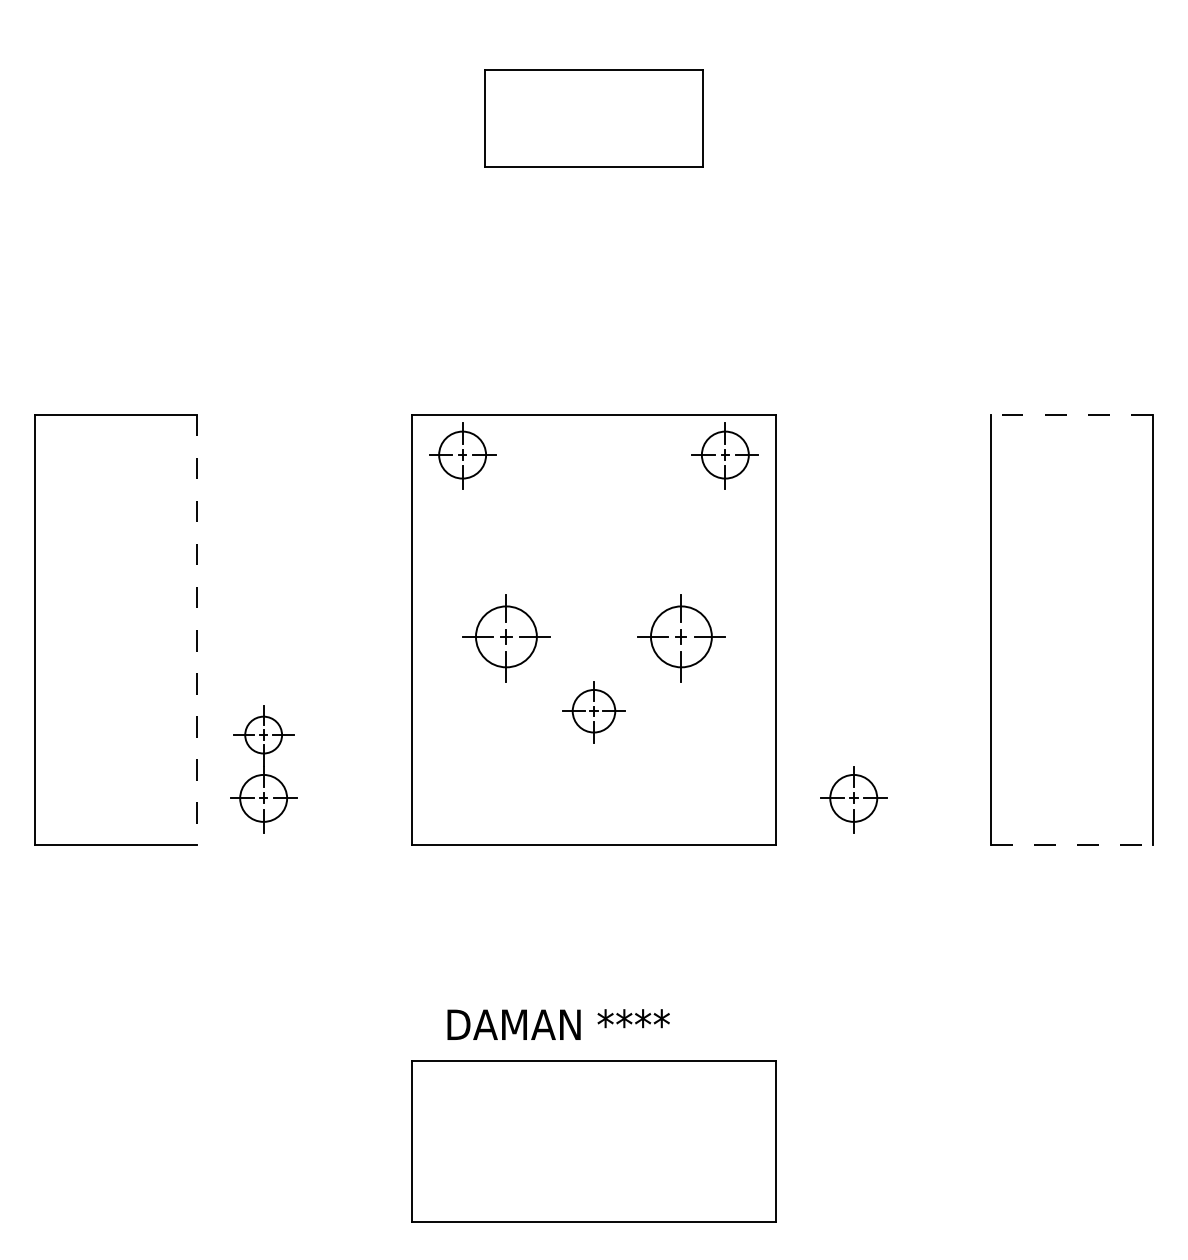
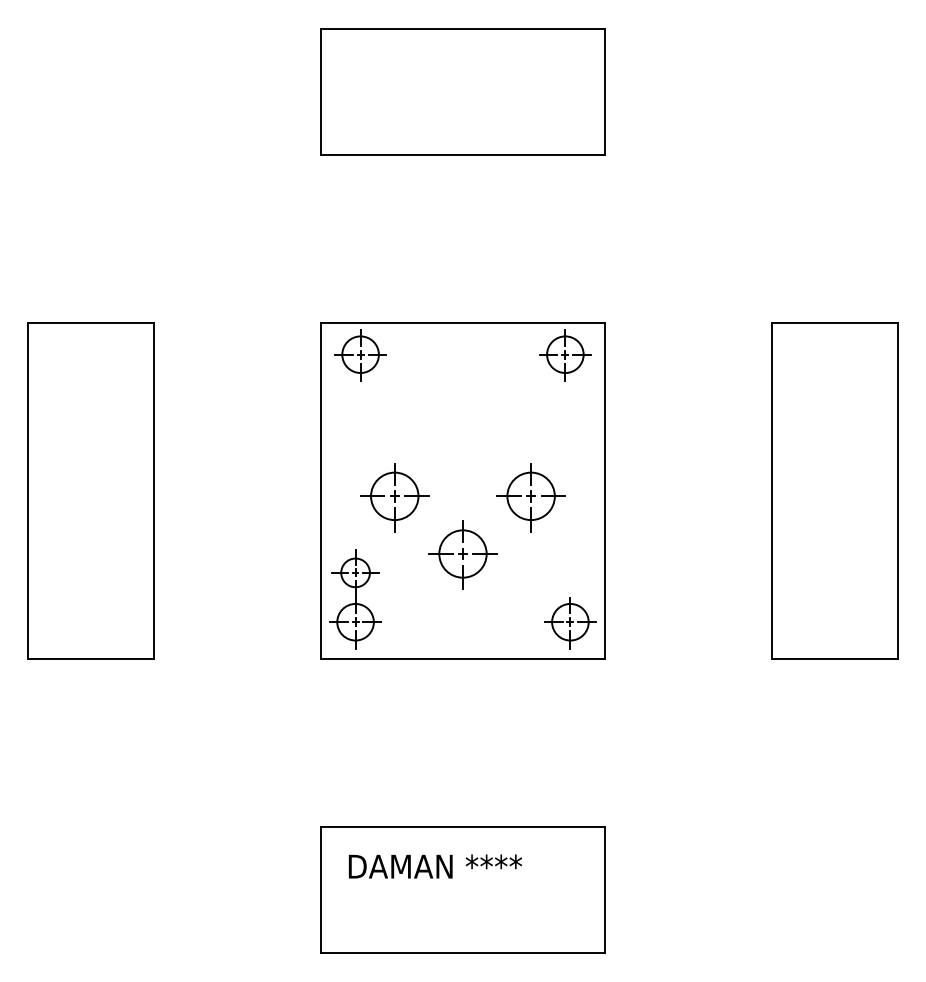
part: (593, 117) -> (462, 91), size x1.67
line: (1072, 415) -> (835, 323), dashed -> solid
line: (196, 629) -> (153, 490), dashed -> solid
part: (593, 711) -> (462, 554), size x1.43
part: (263, 769) -> (355, 599), moved
part: (853, 800) -> (570, 623), moved
line: (1072, 844) -> (835, 658), dashed -> solid
text: (557, 1024) -> (434, 866), moved

